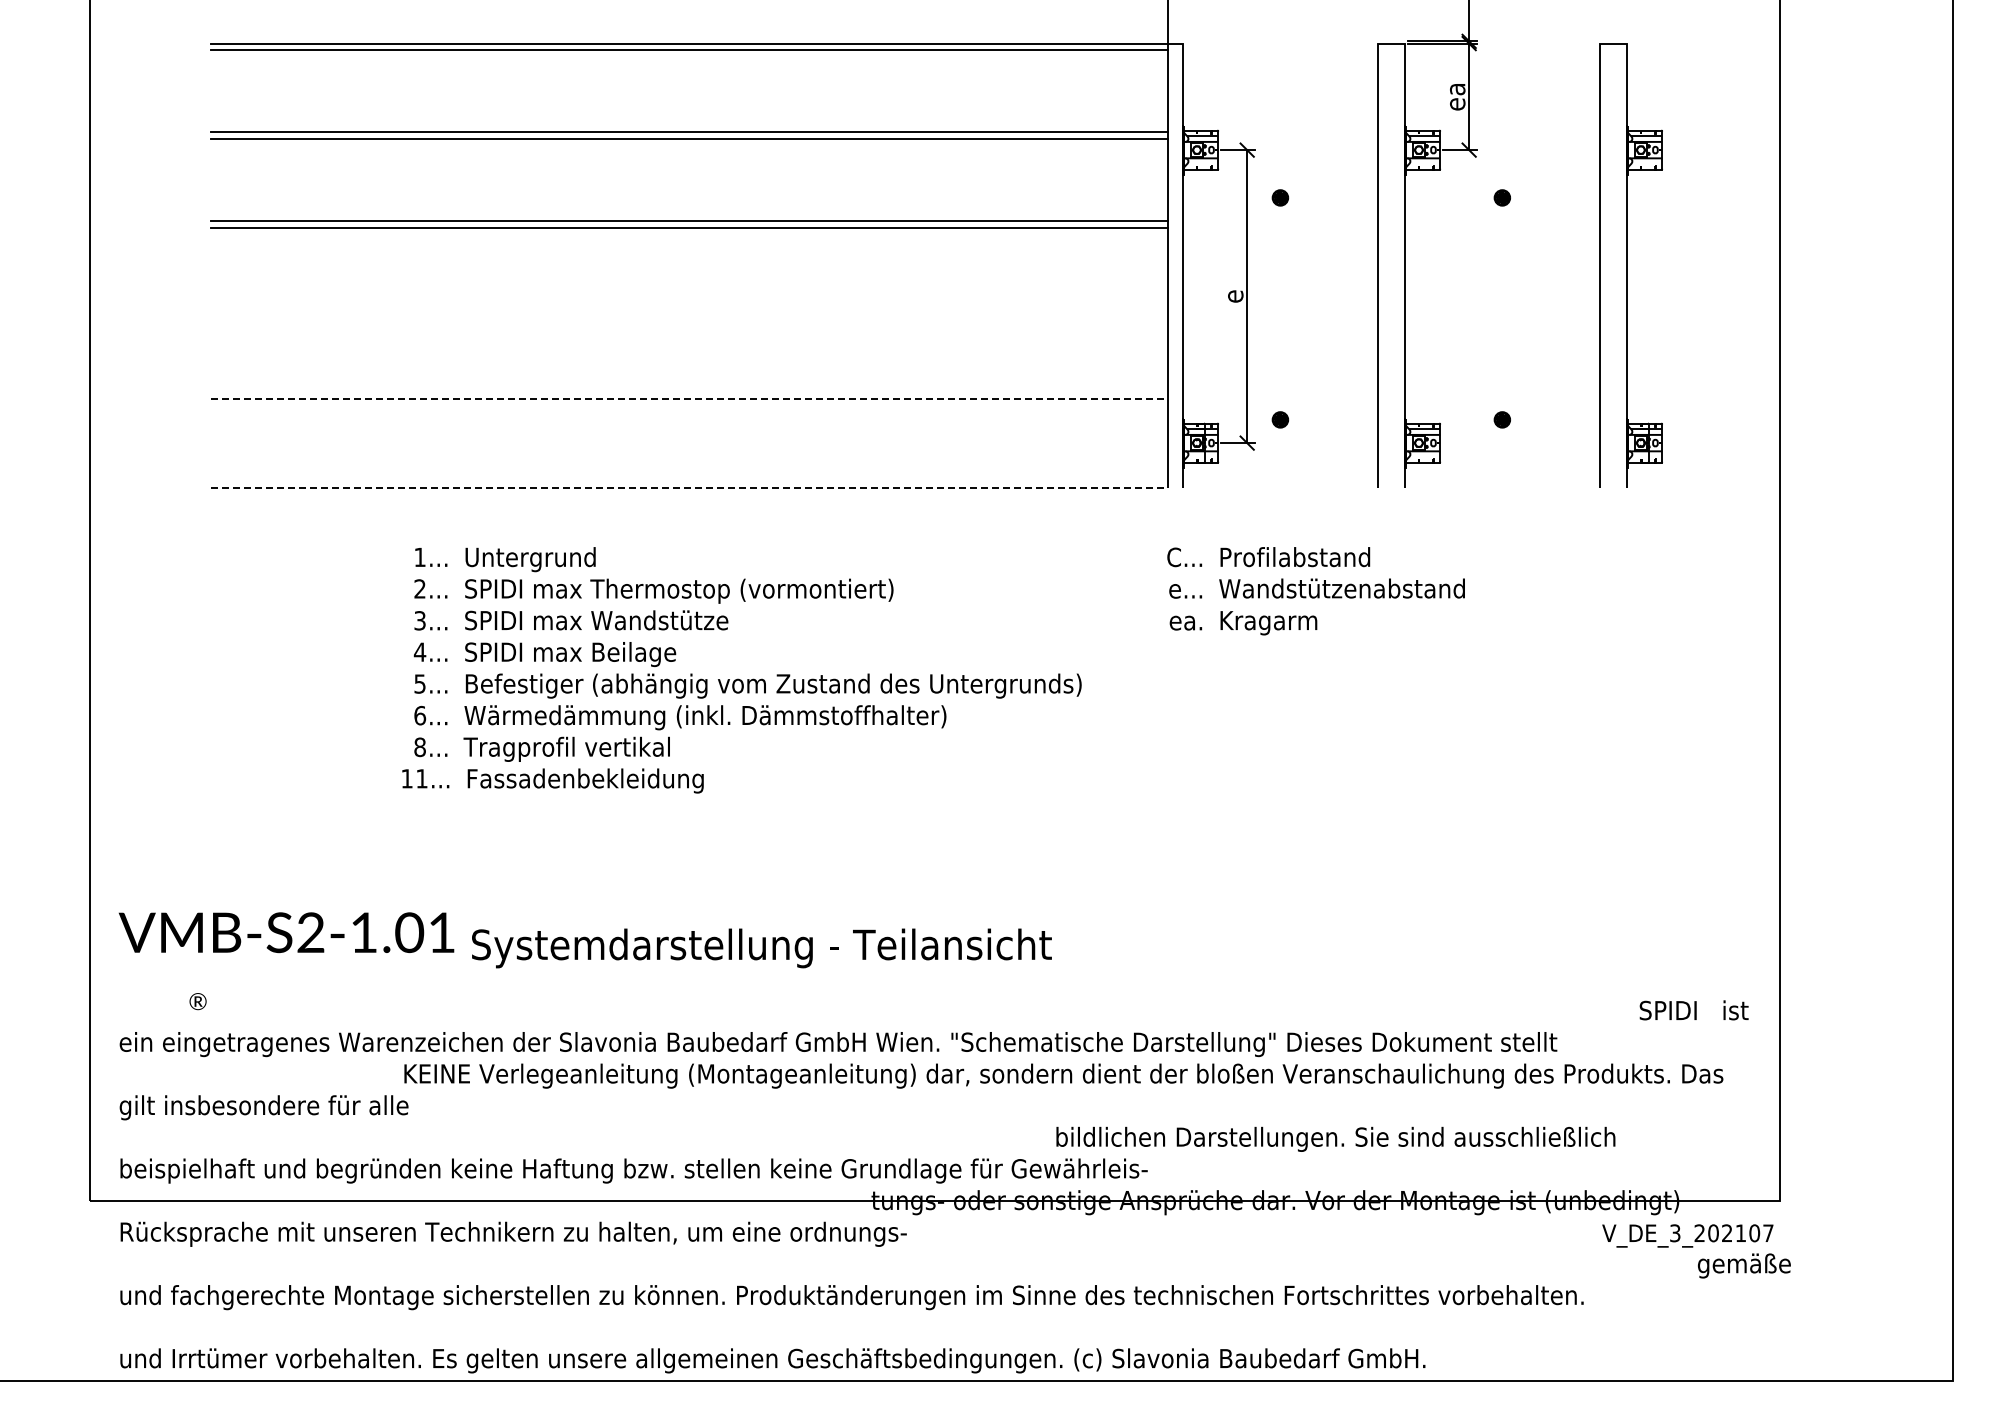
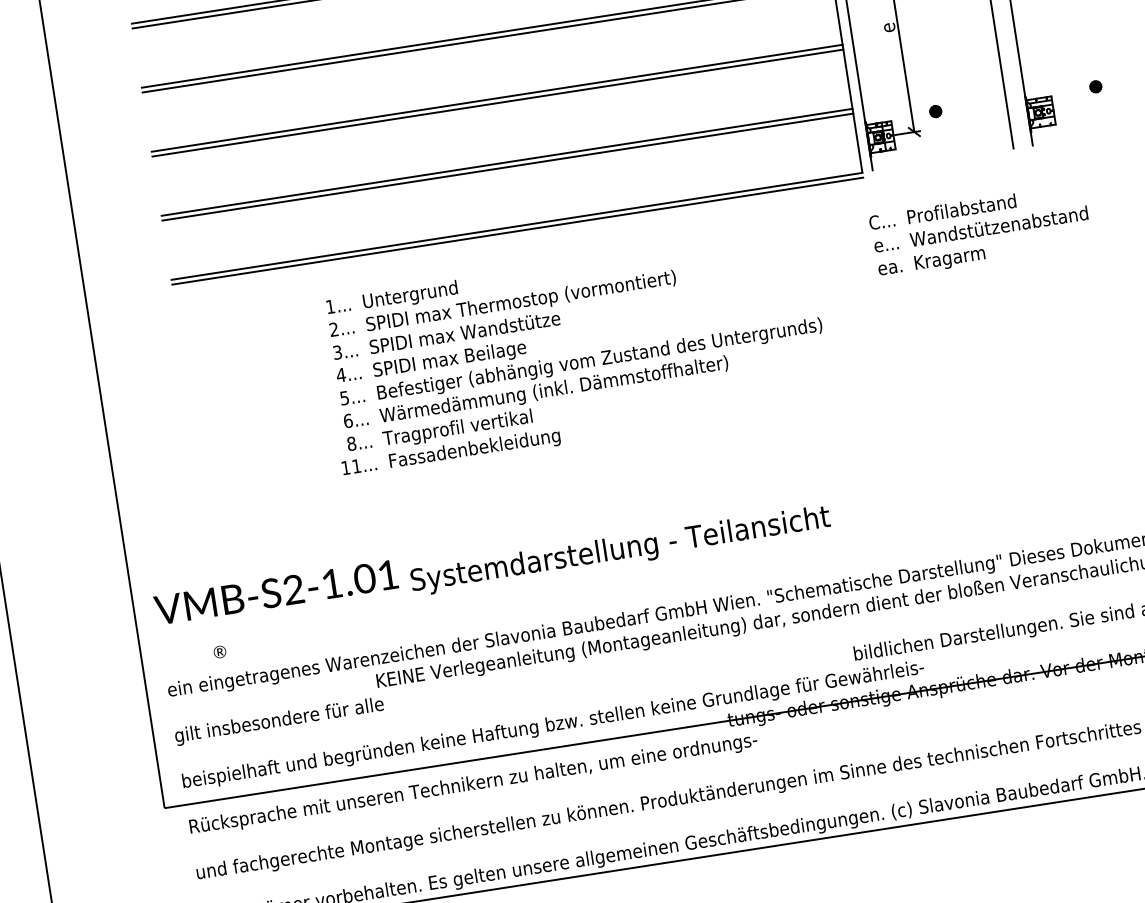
line: (689, 309) -> (497, 97), added
line: (689, 316) -> (497, 102), added
line: (689, 398) -> (507, 162), dashed -> solid
line: (689, 405) -> (507, 167), added
line: (689, 487) -> (517, 226), dashed -> solid
line: (689, 494) -> (517, 231), added

